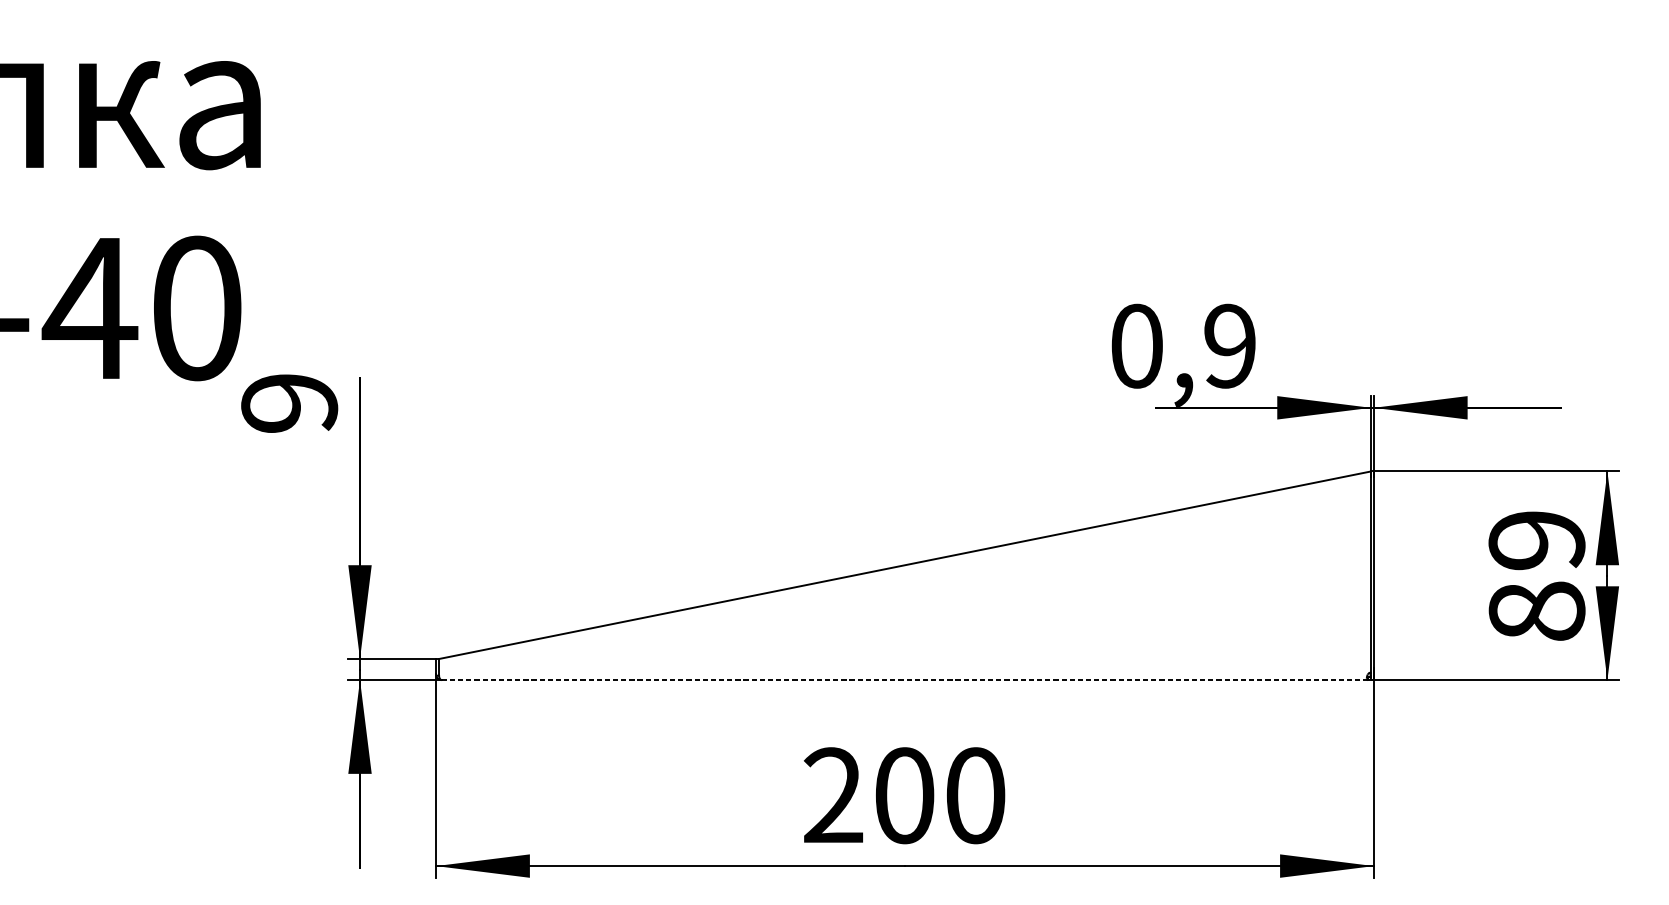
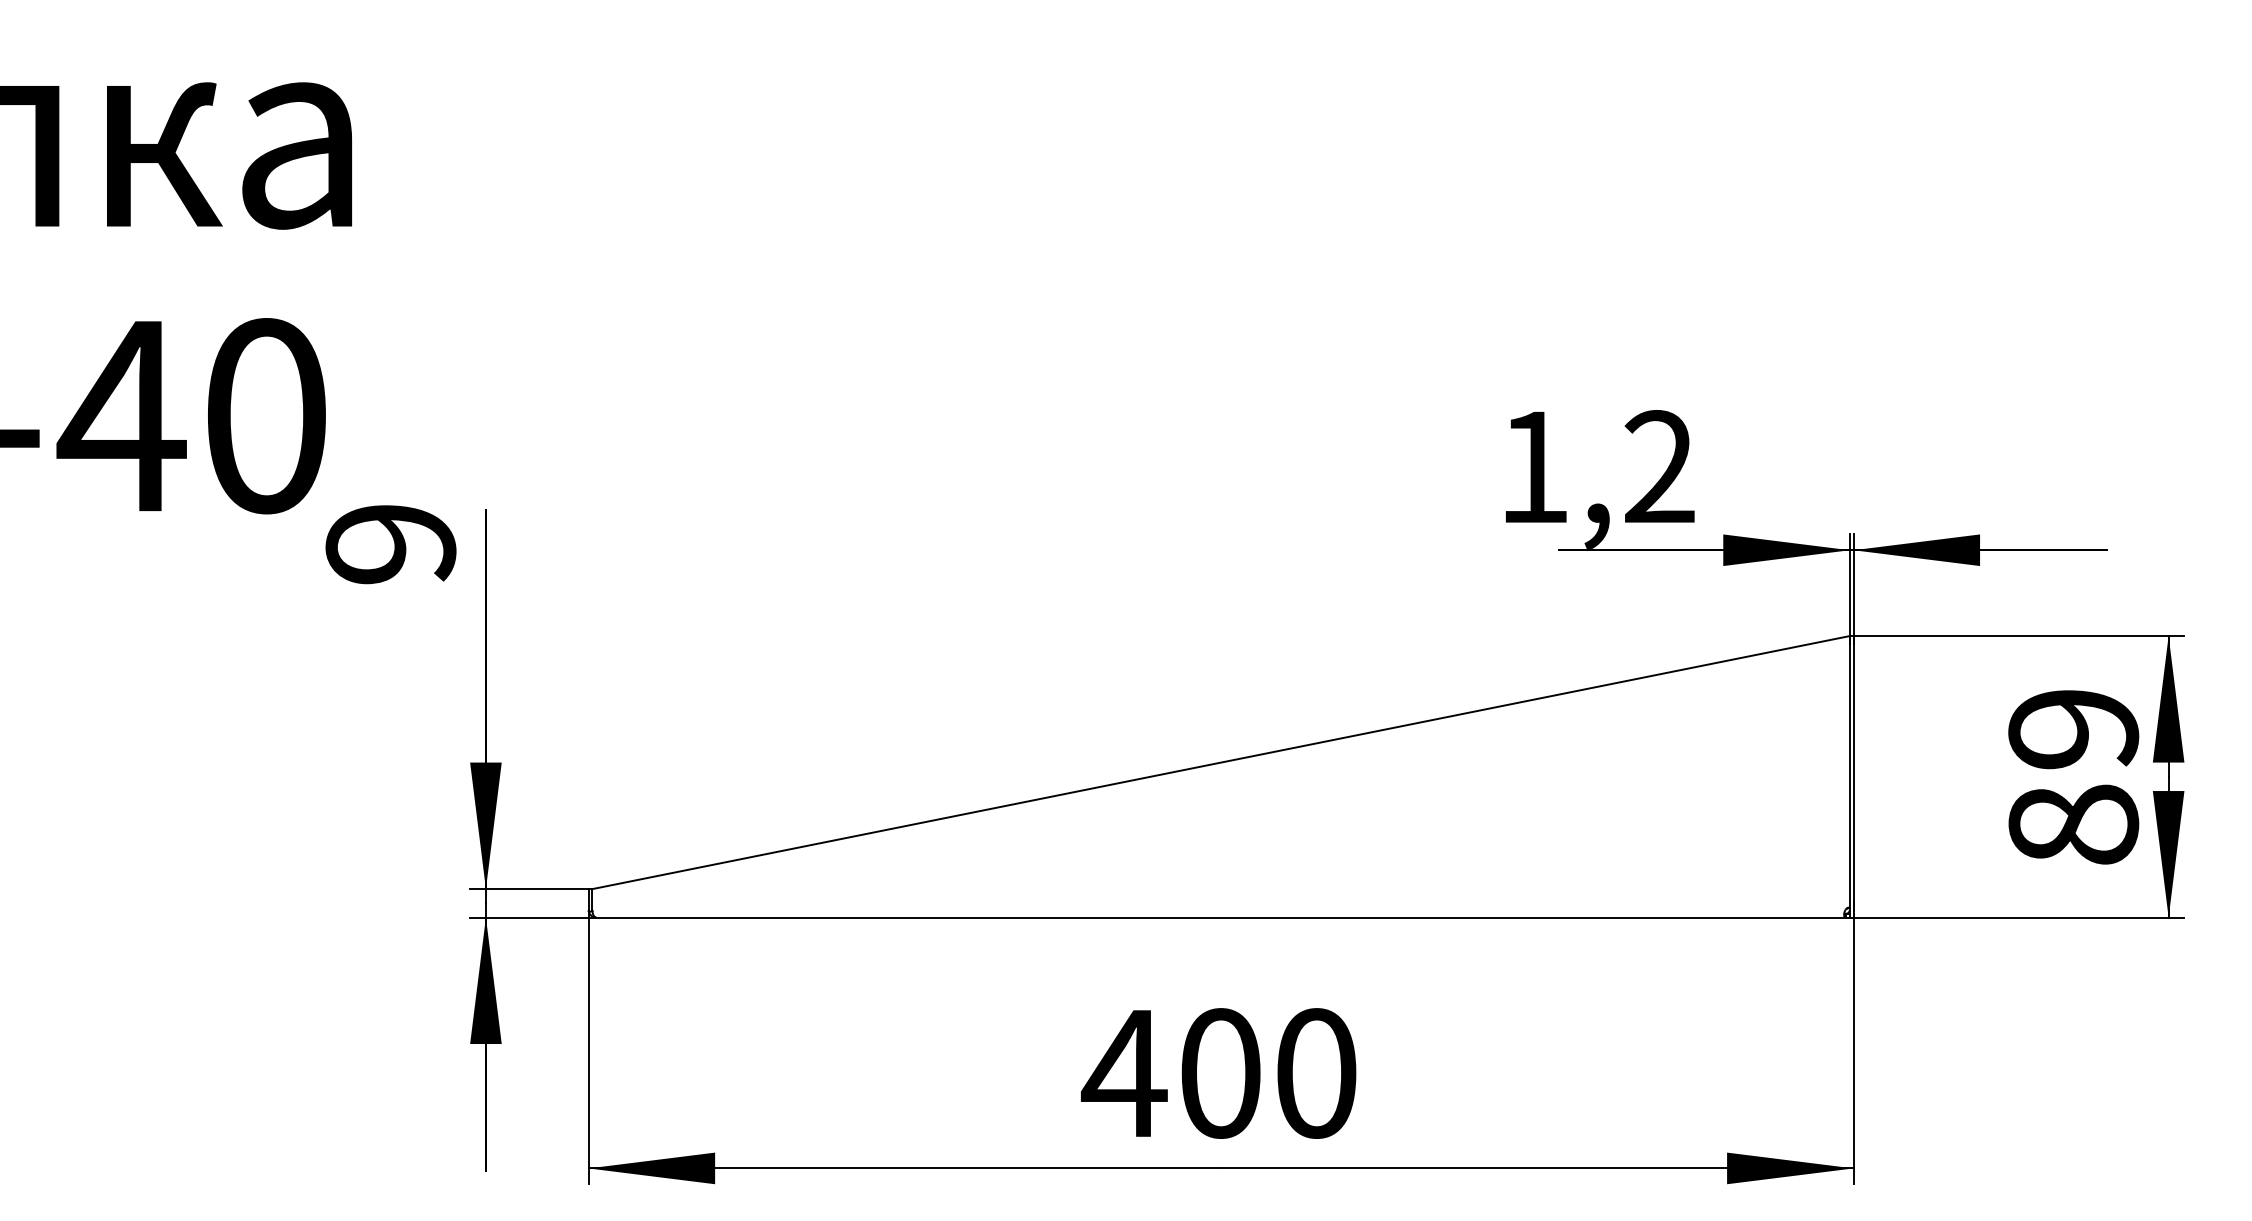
text: (1184, 346) -> (1597, 467), 0,9 -> 1,2
line: (904, 680) -> (1220, 917), dashed -> solid
text: (832, 794) -> (1123, 1072), 200 -> 400

